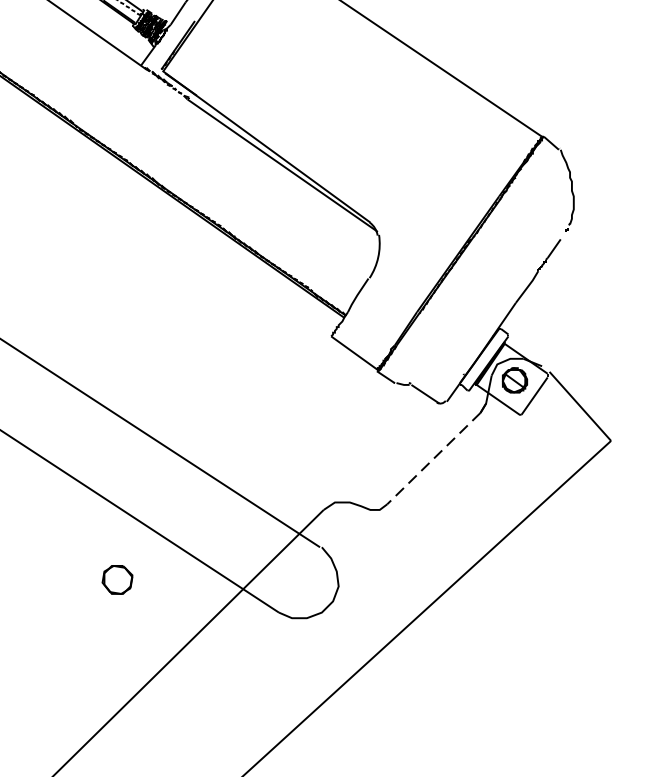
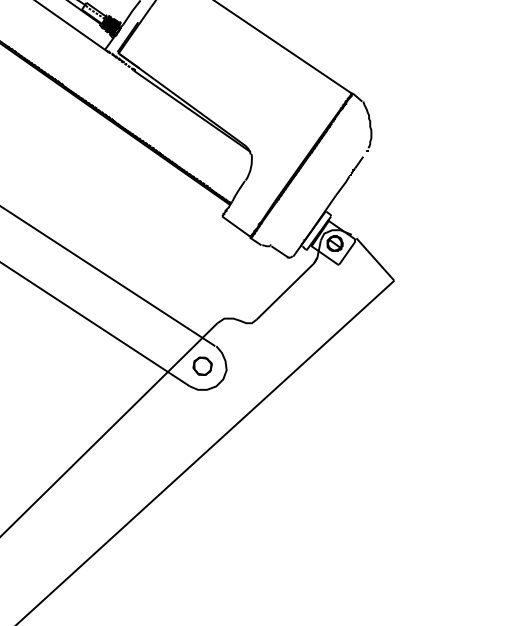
line: (432, 458) -> (284, 291), dashed -> solid
part: (117, 578) -> (202, 365), moved

